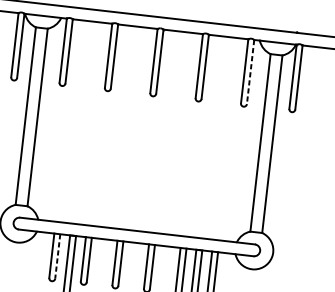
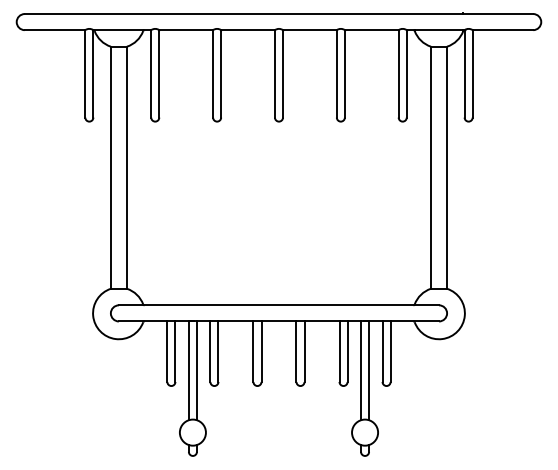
line: (250, 71) -> (406, 73), dashed -> solid
line: (57, 257) -> (175, 352), dashed -> solid

